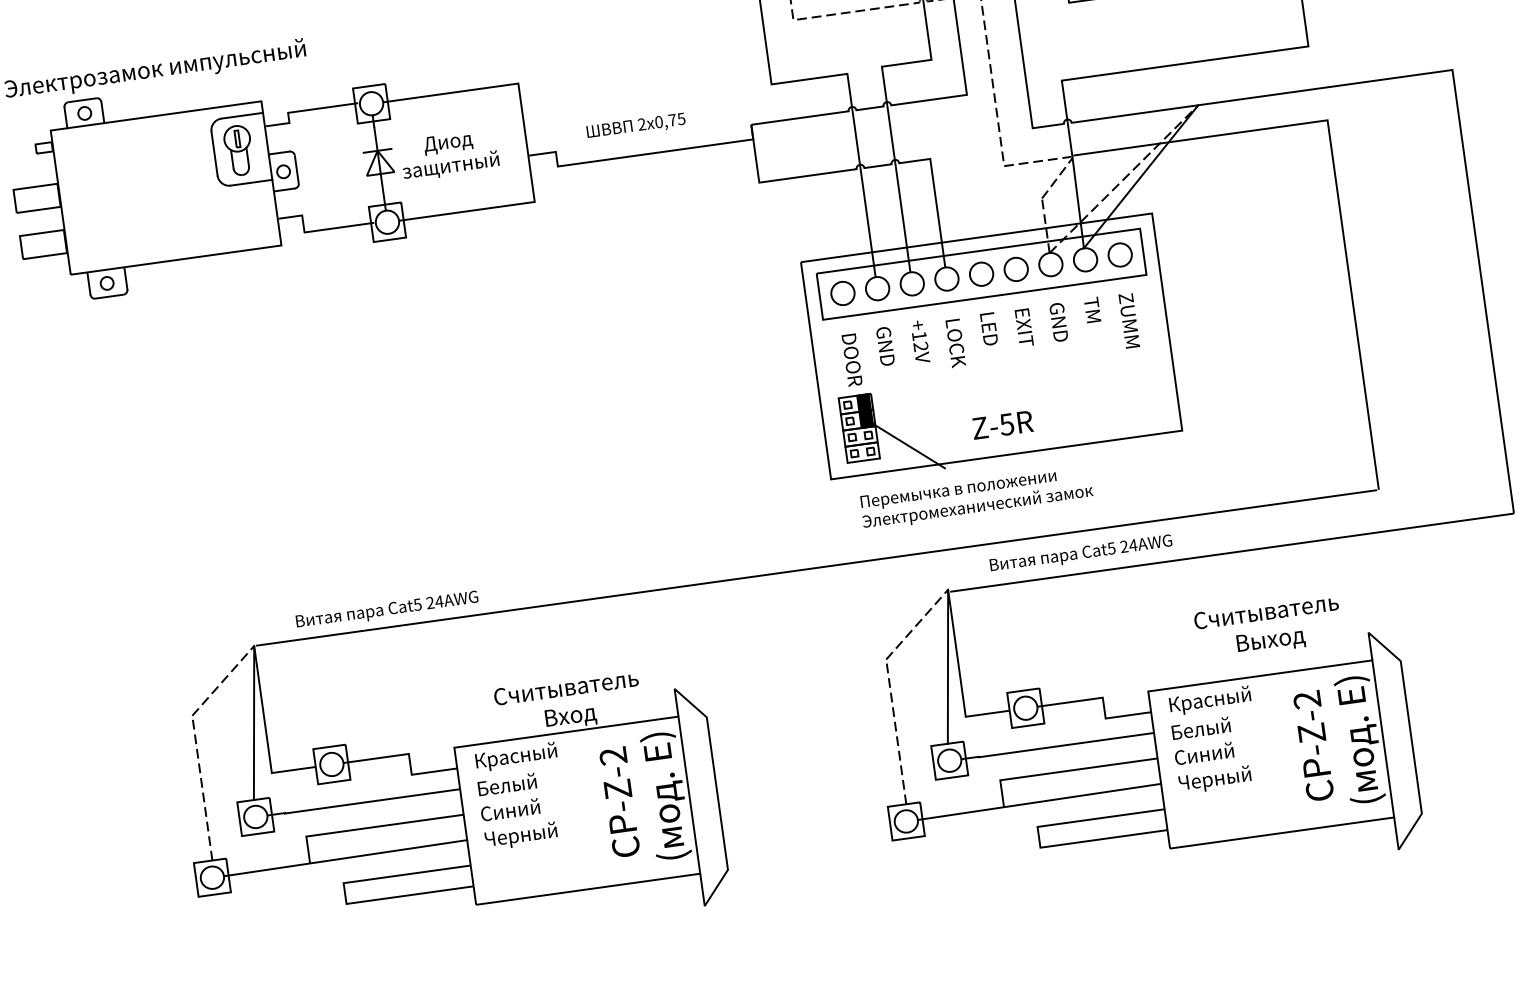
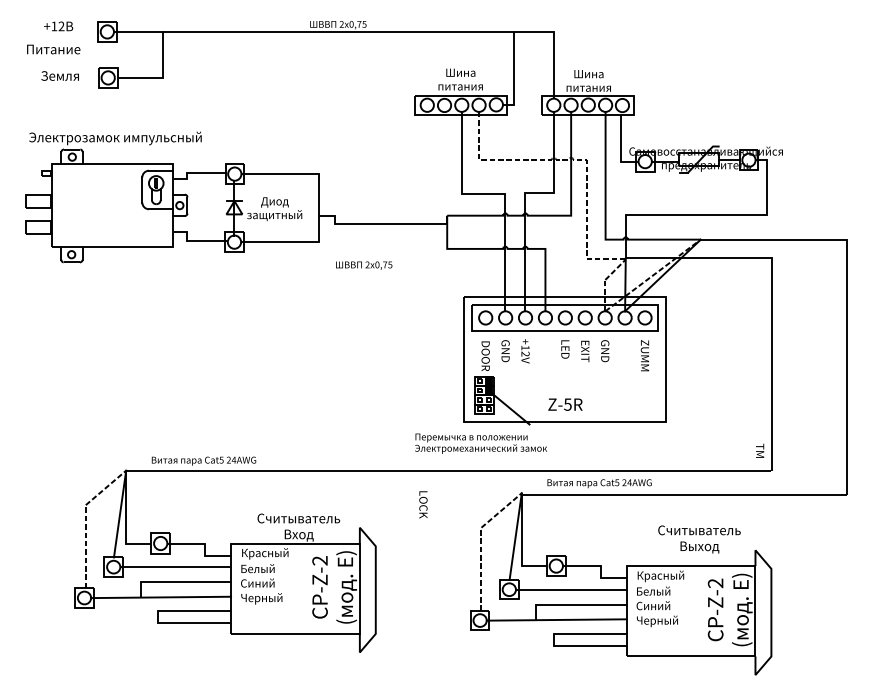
text: (636, 126) -> (364, 265), moved
text: (1093, 309) -> (760, 450), moved
text: (955, 342) -> (423, 504), moved
text: (975, 497) -> (480, 443), moved

